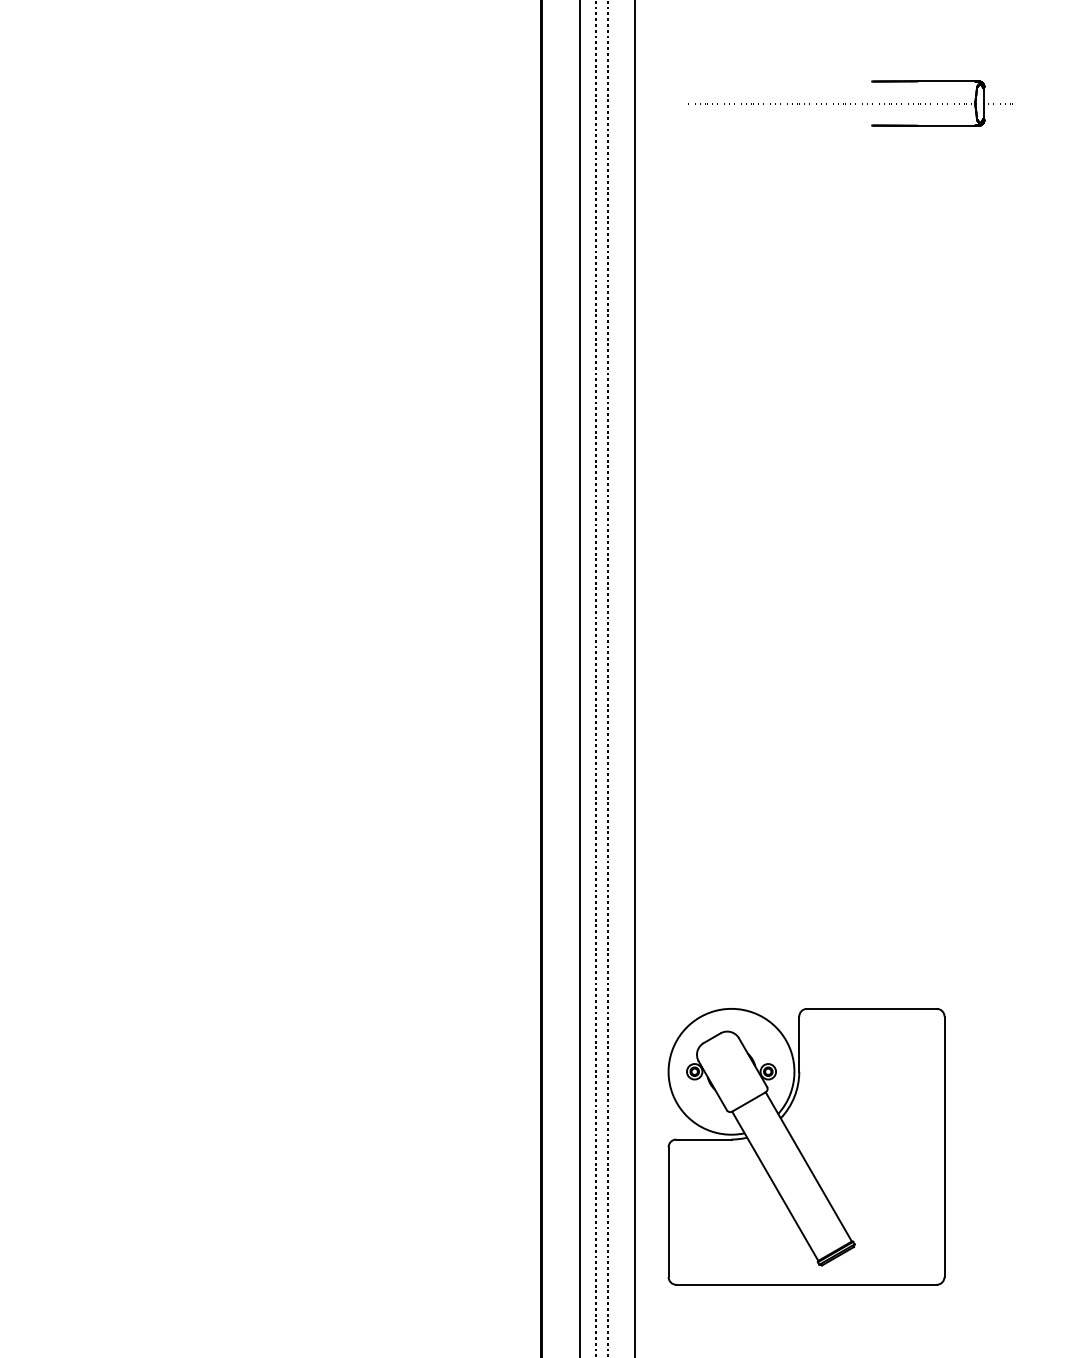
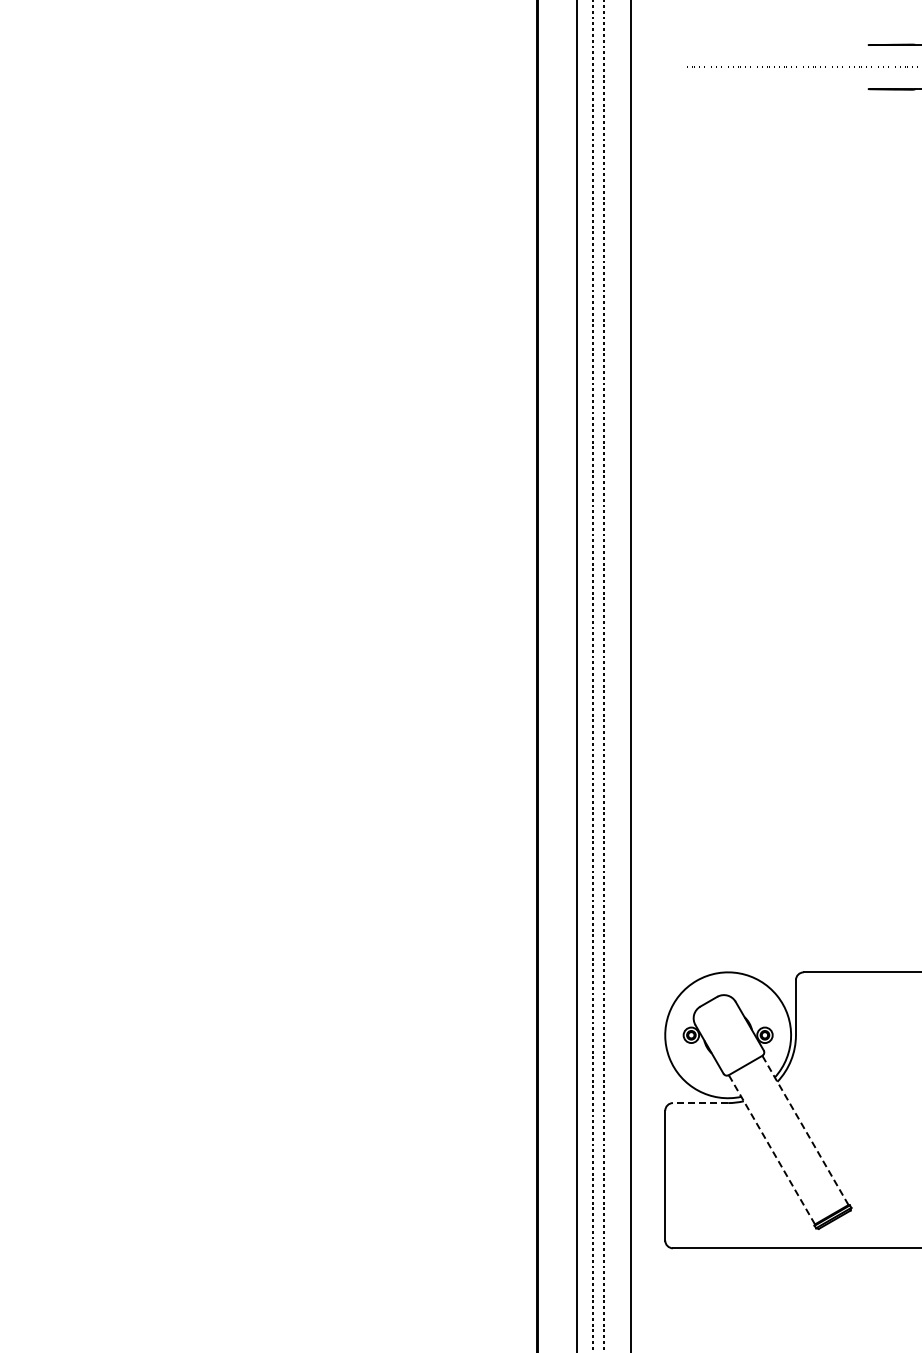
line: (703, 1139) -> (700, 1103), solid -> dashed
line: (808, 1166) -> (805, 1130), solid -> dashed
line: (775, 1185) -> (772, 1149), solid -> dashed

